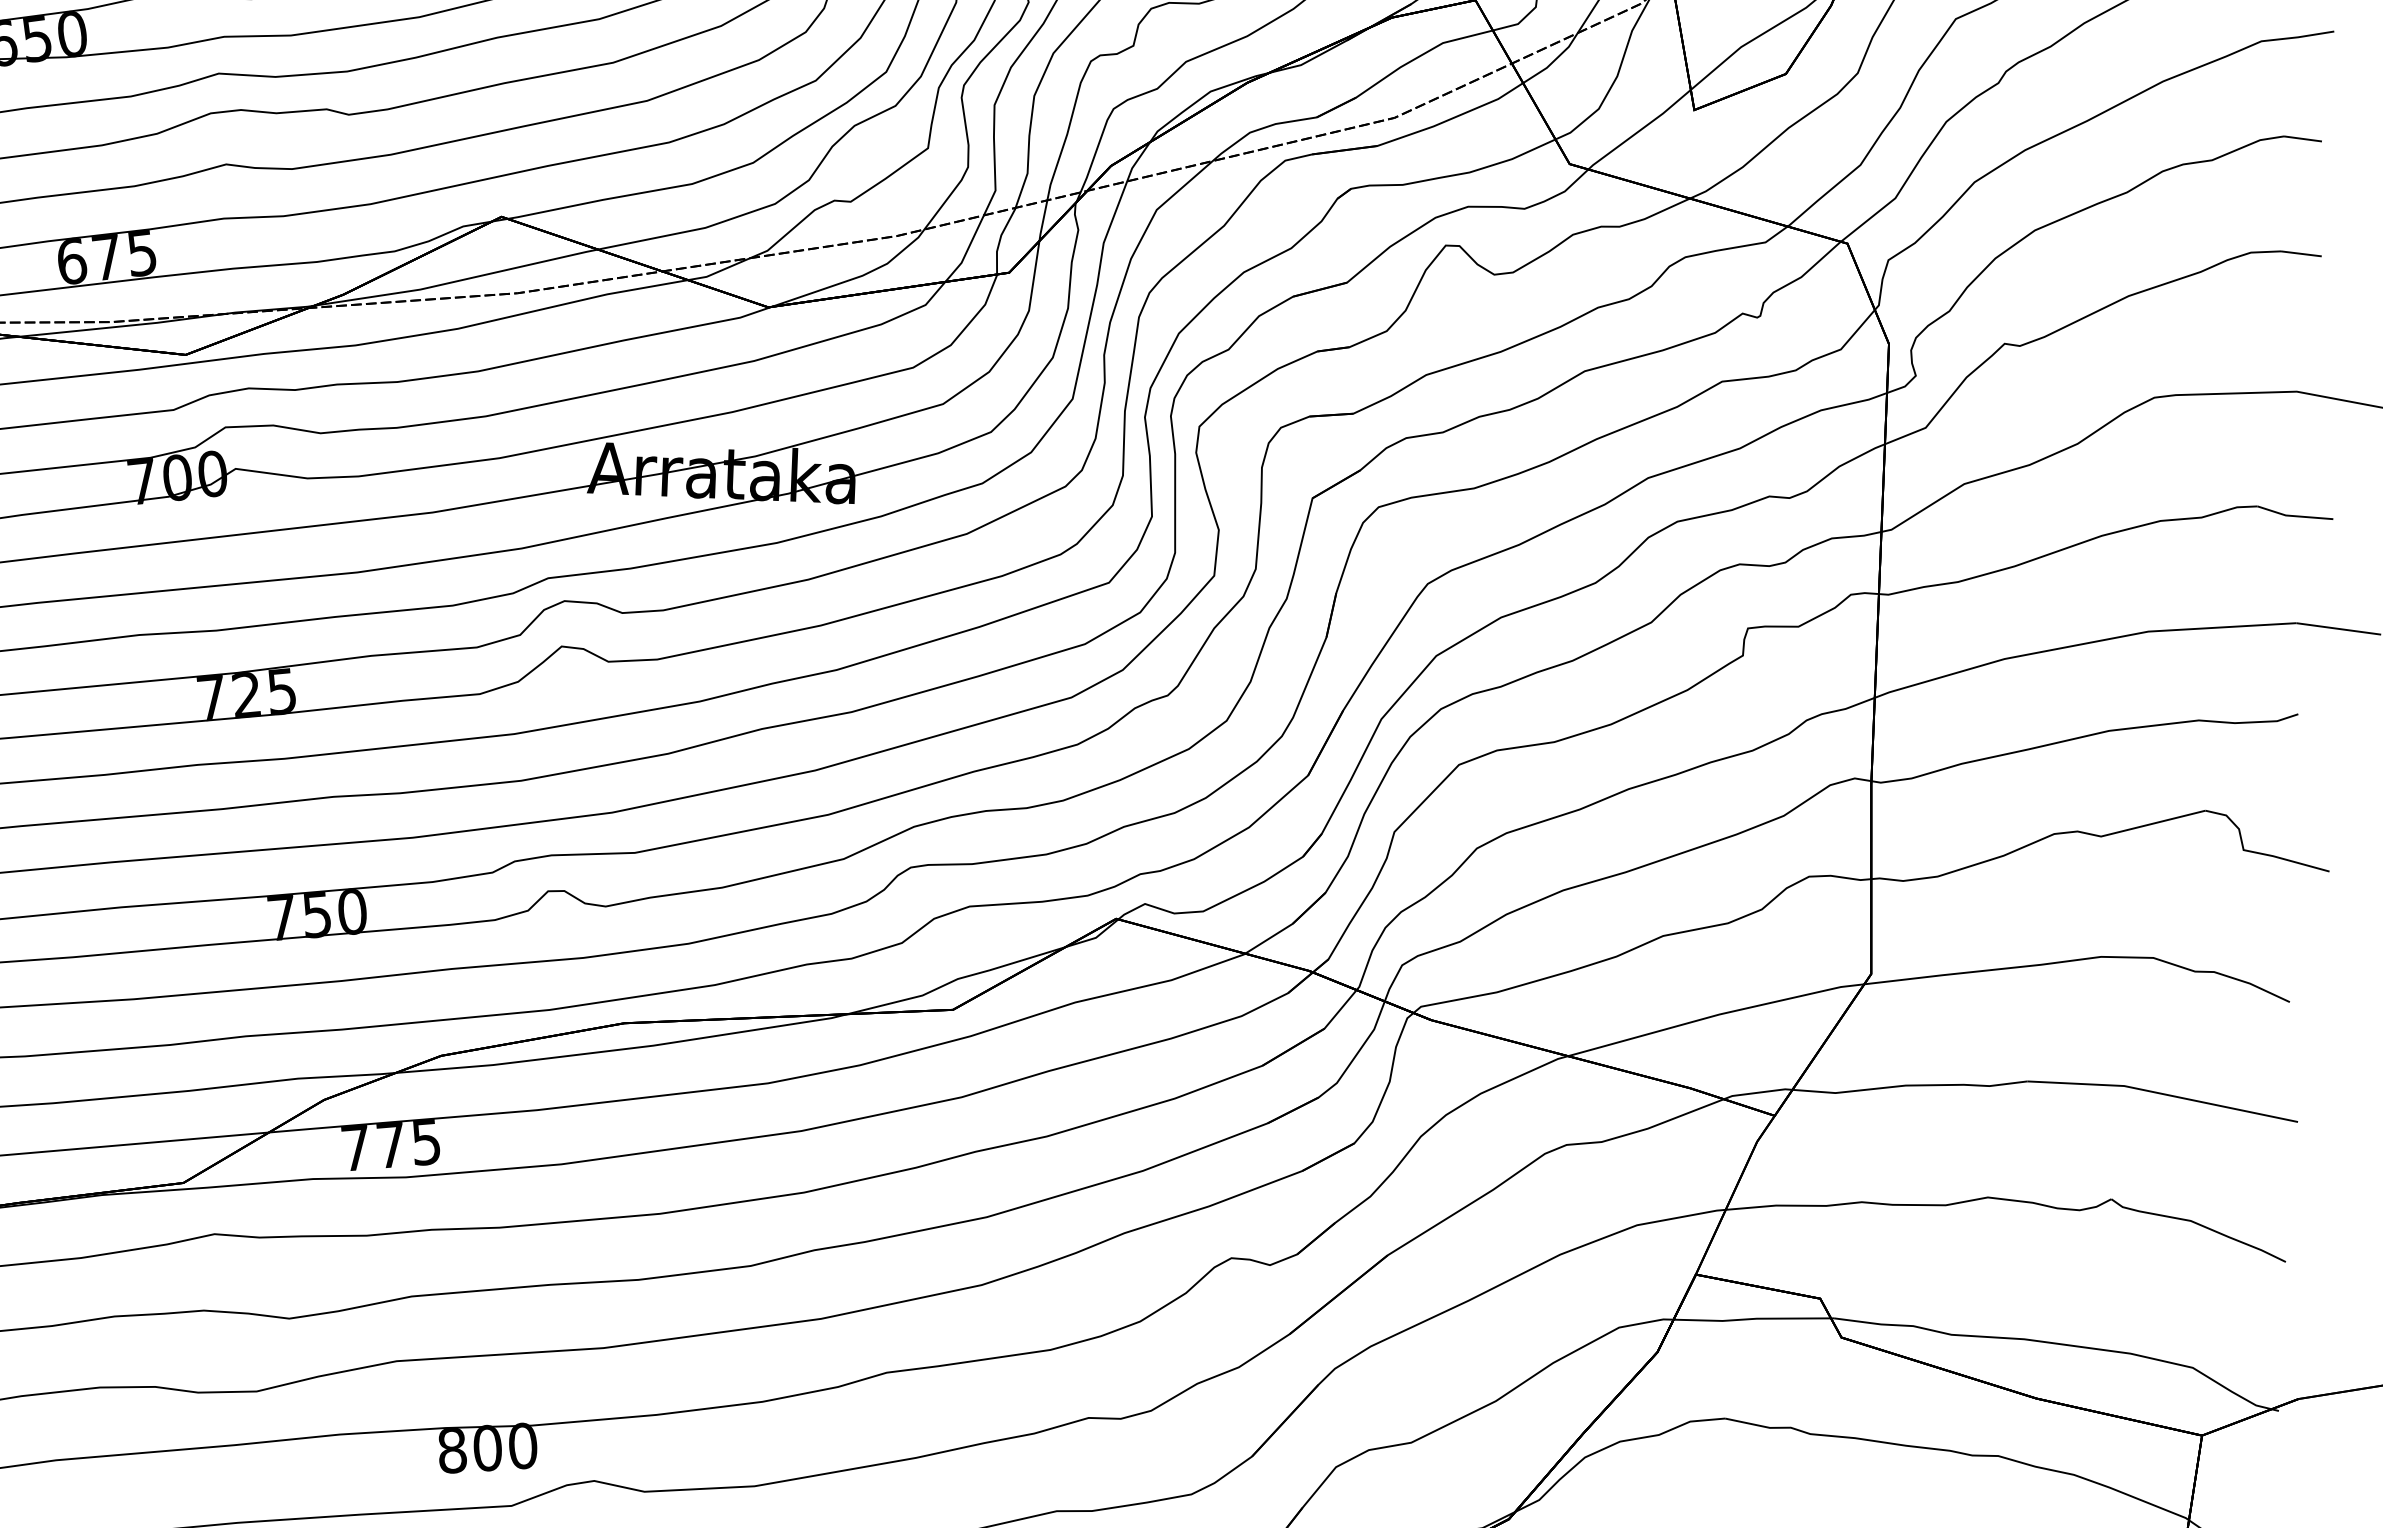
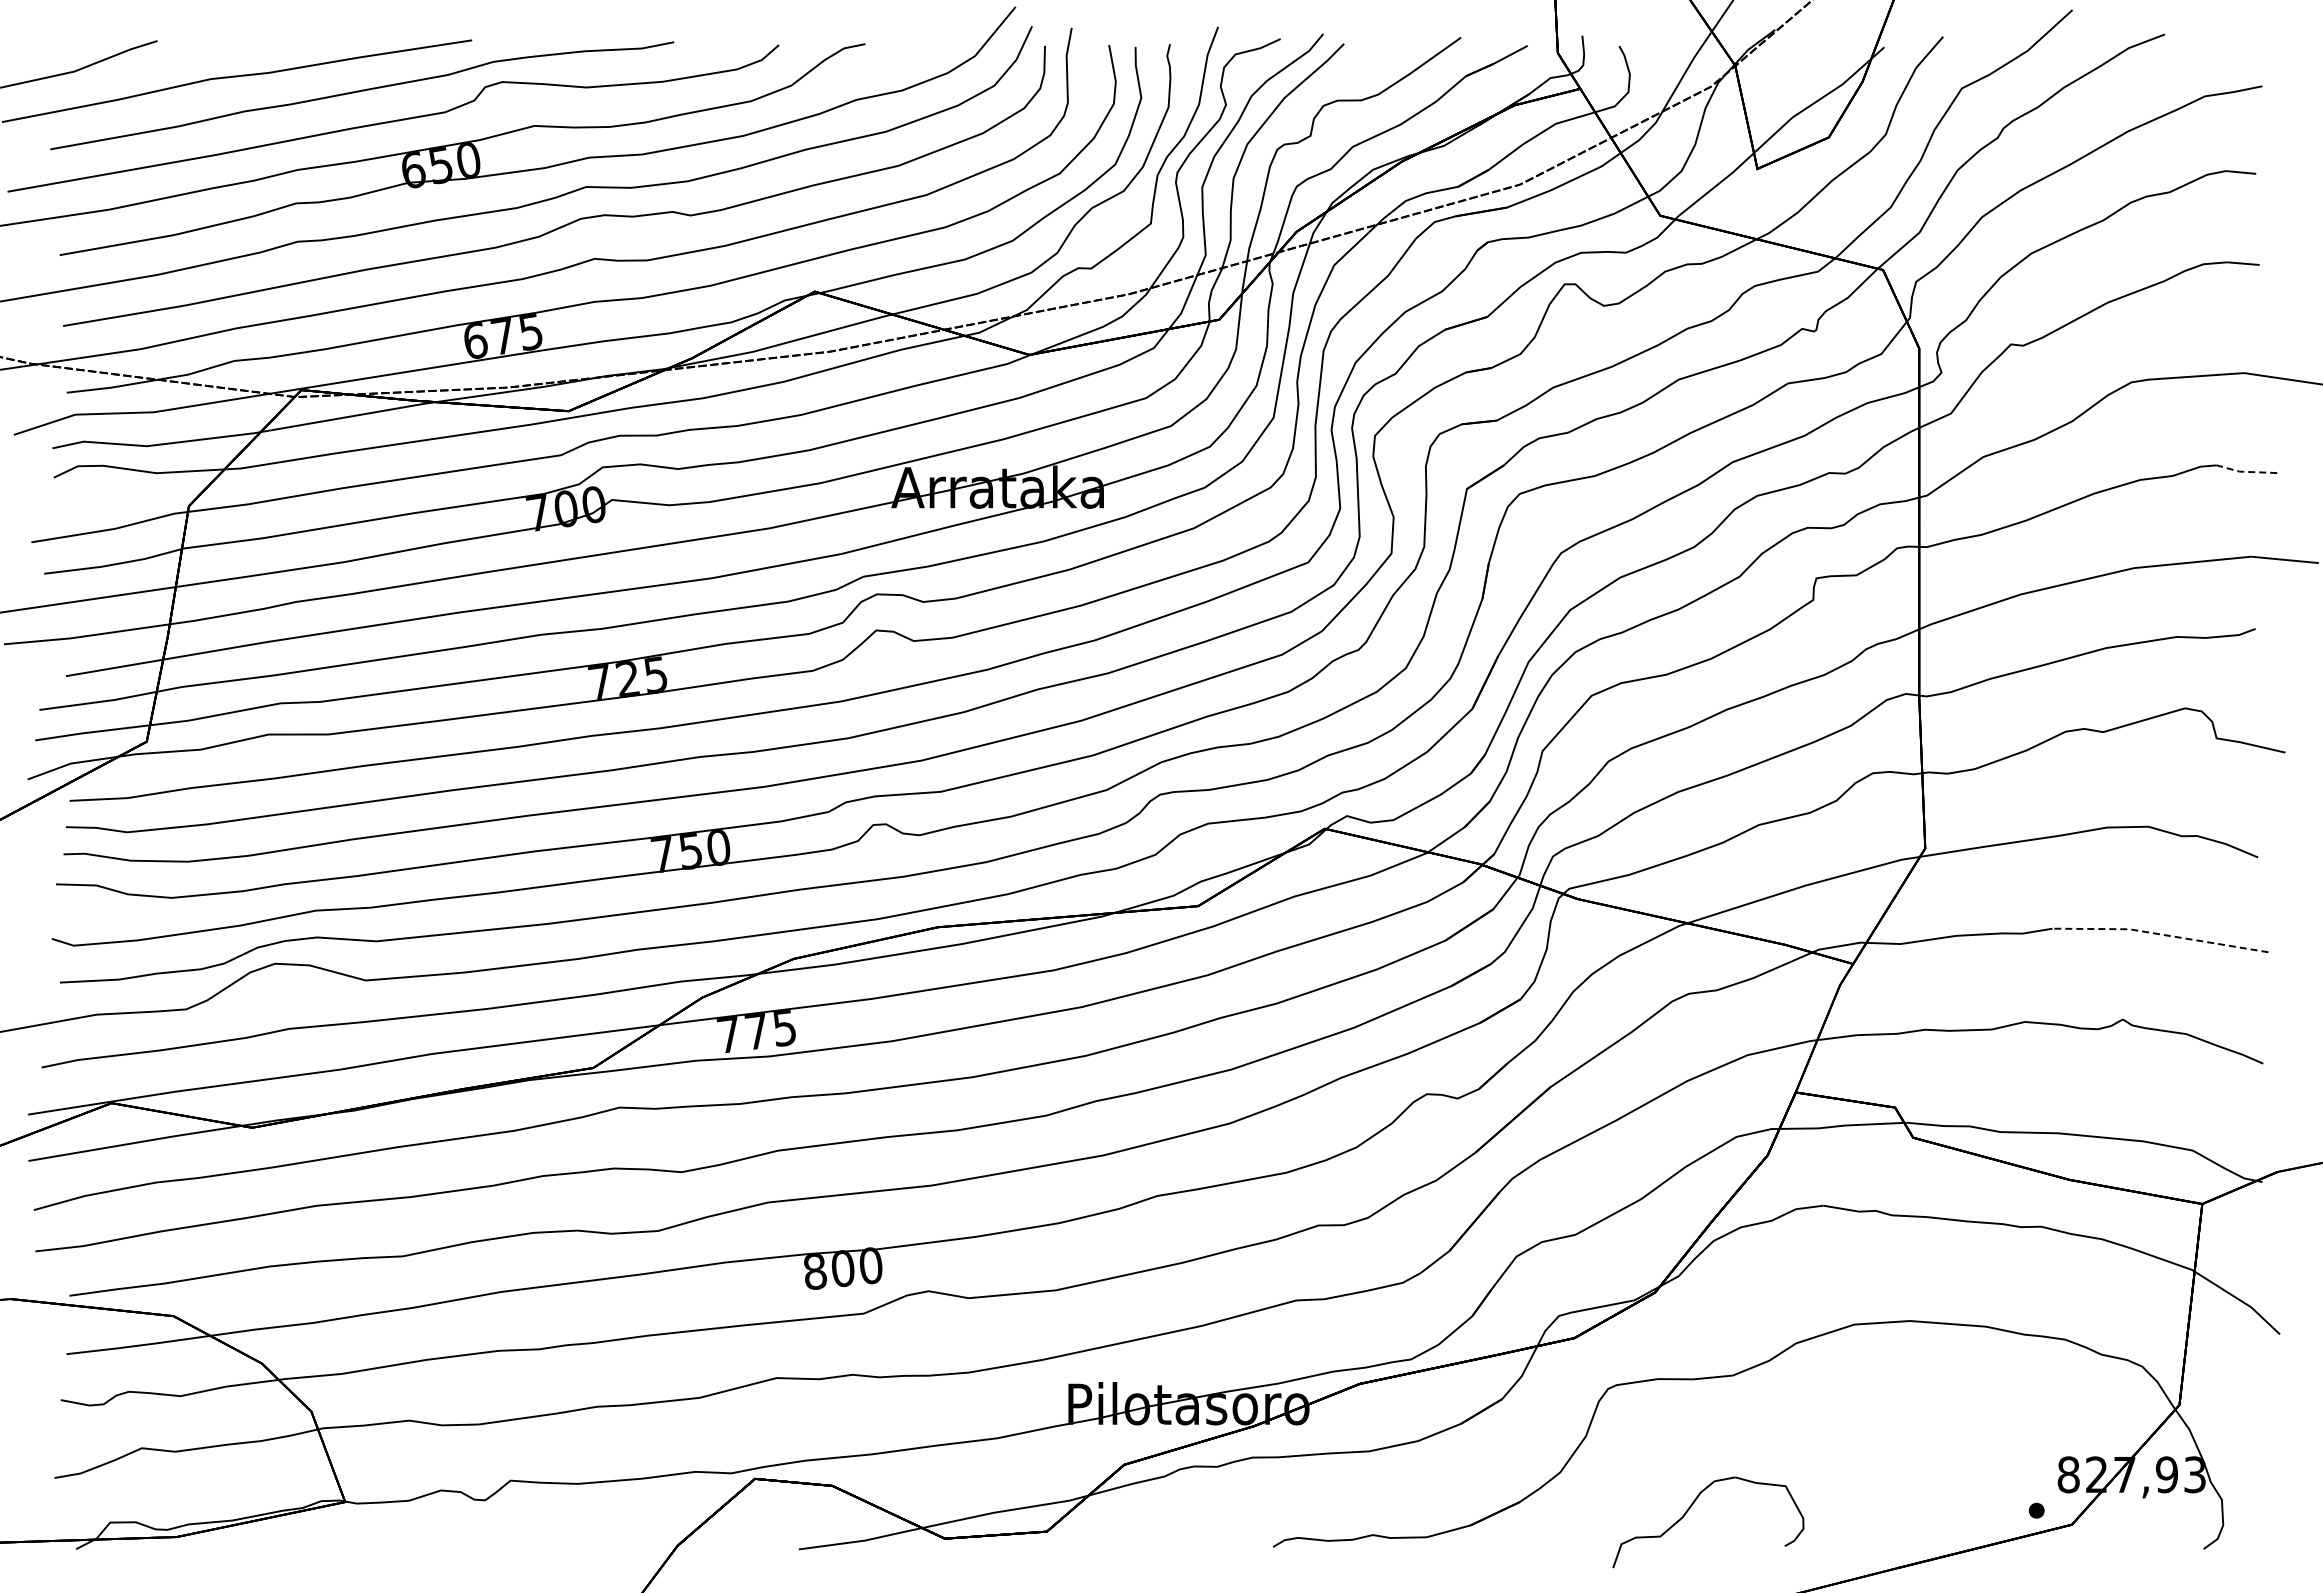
line: (2293, 515) -> (2245, 471), solid -> dashed
line: (2163, 1094) -> (2160, 934), solid -> dashed

